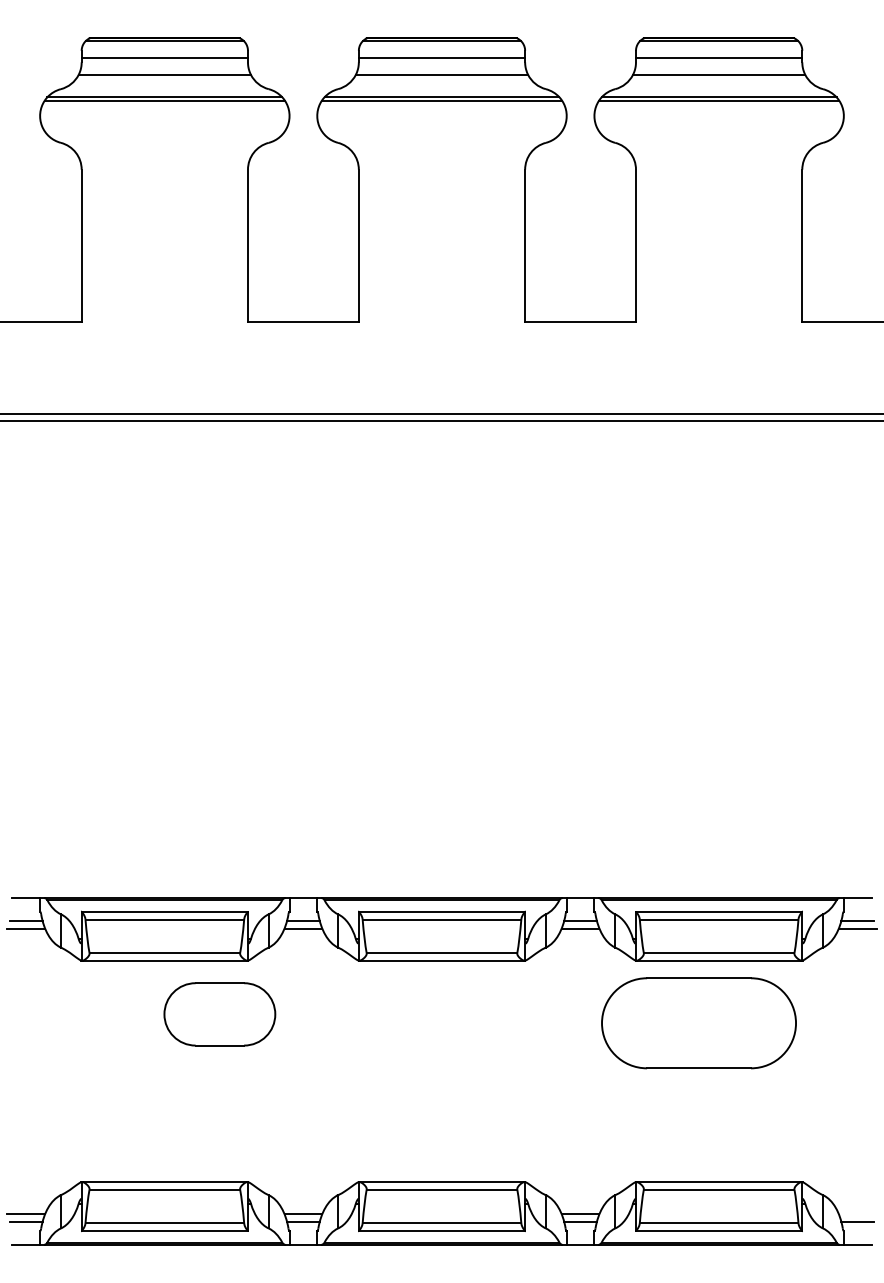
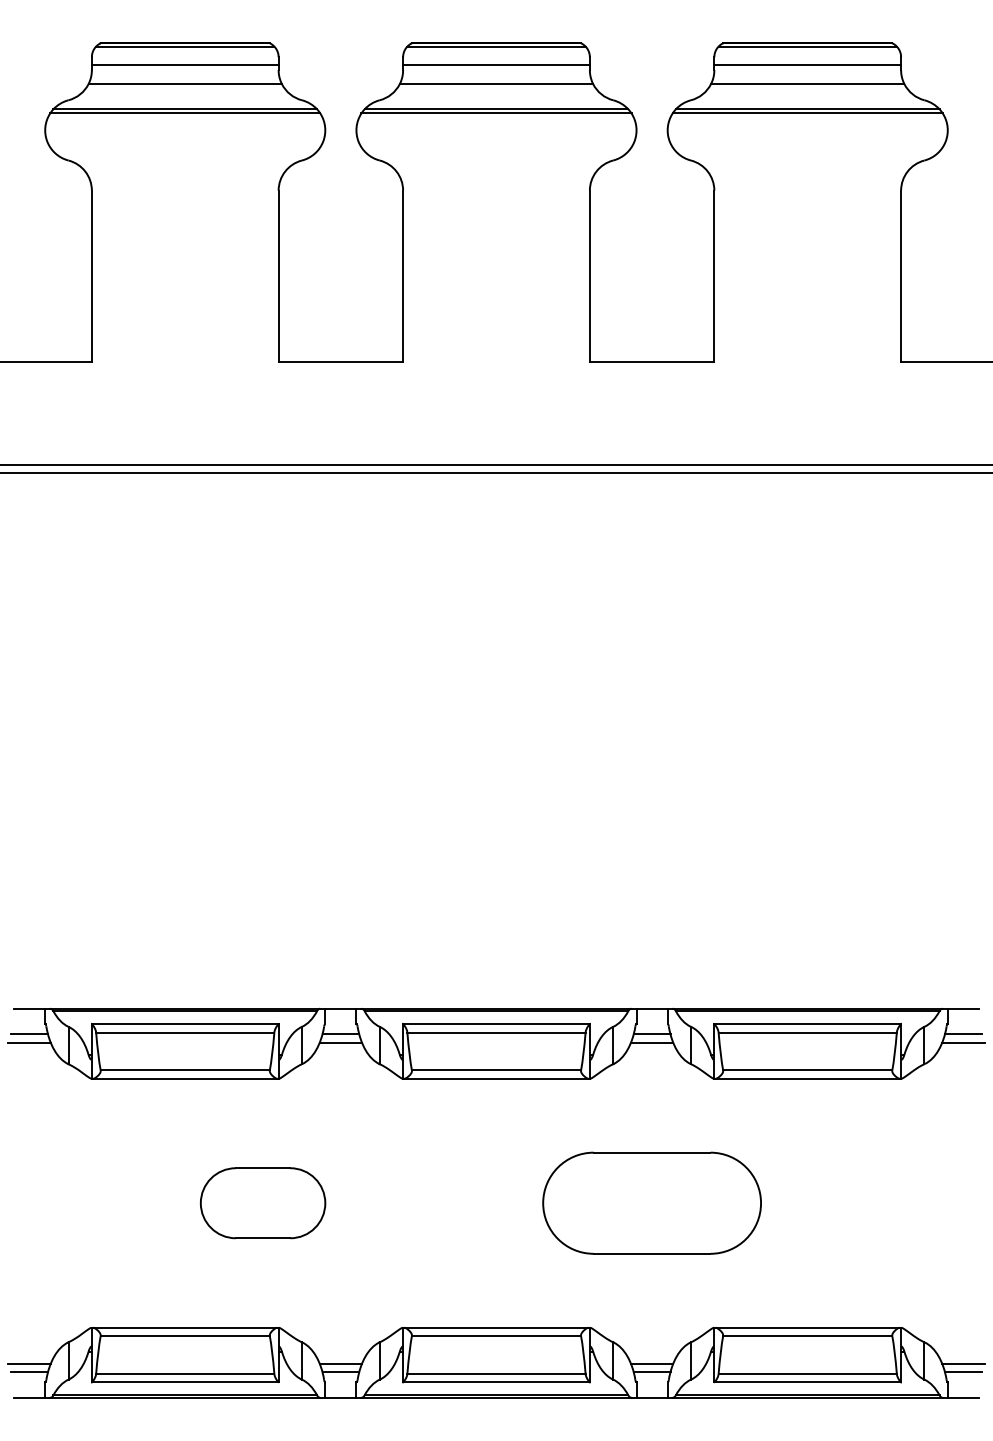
part: (219, 1014) -> (262, 1203), moved
part: (698, 1022) -> (651, 1202), moved
line: (857, 1214) -> (963, 1363), added

